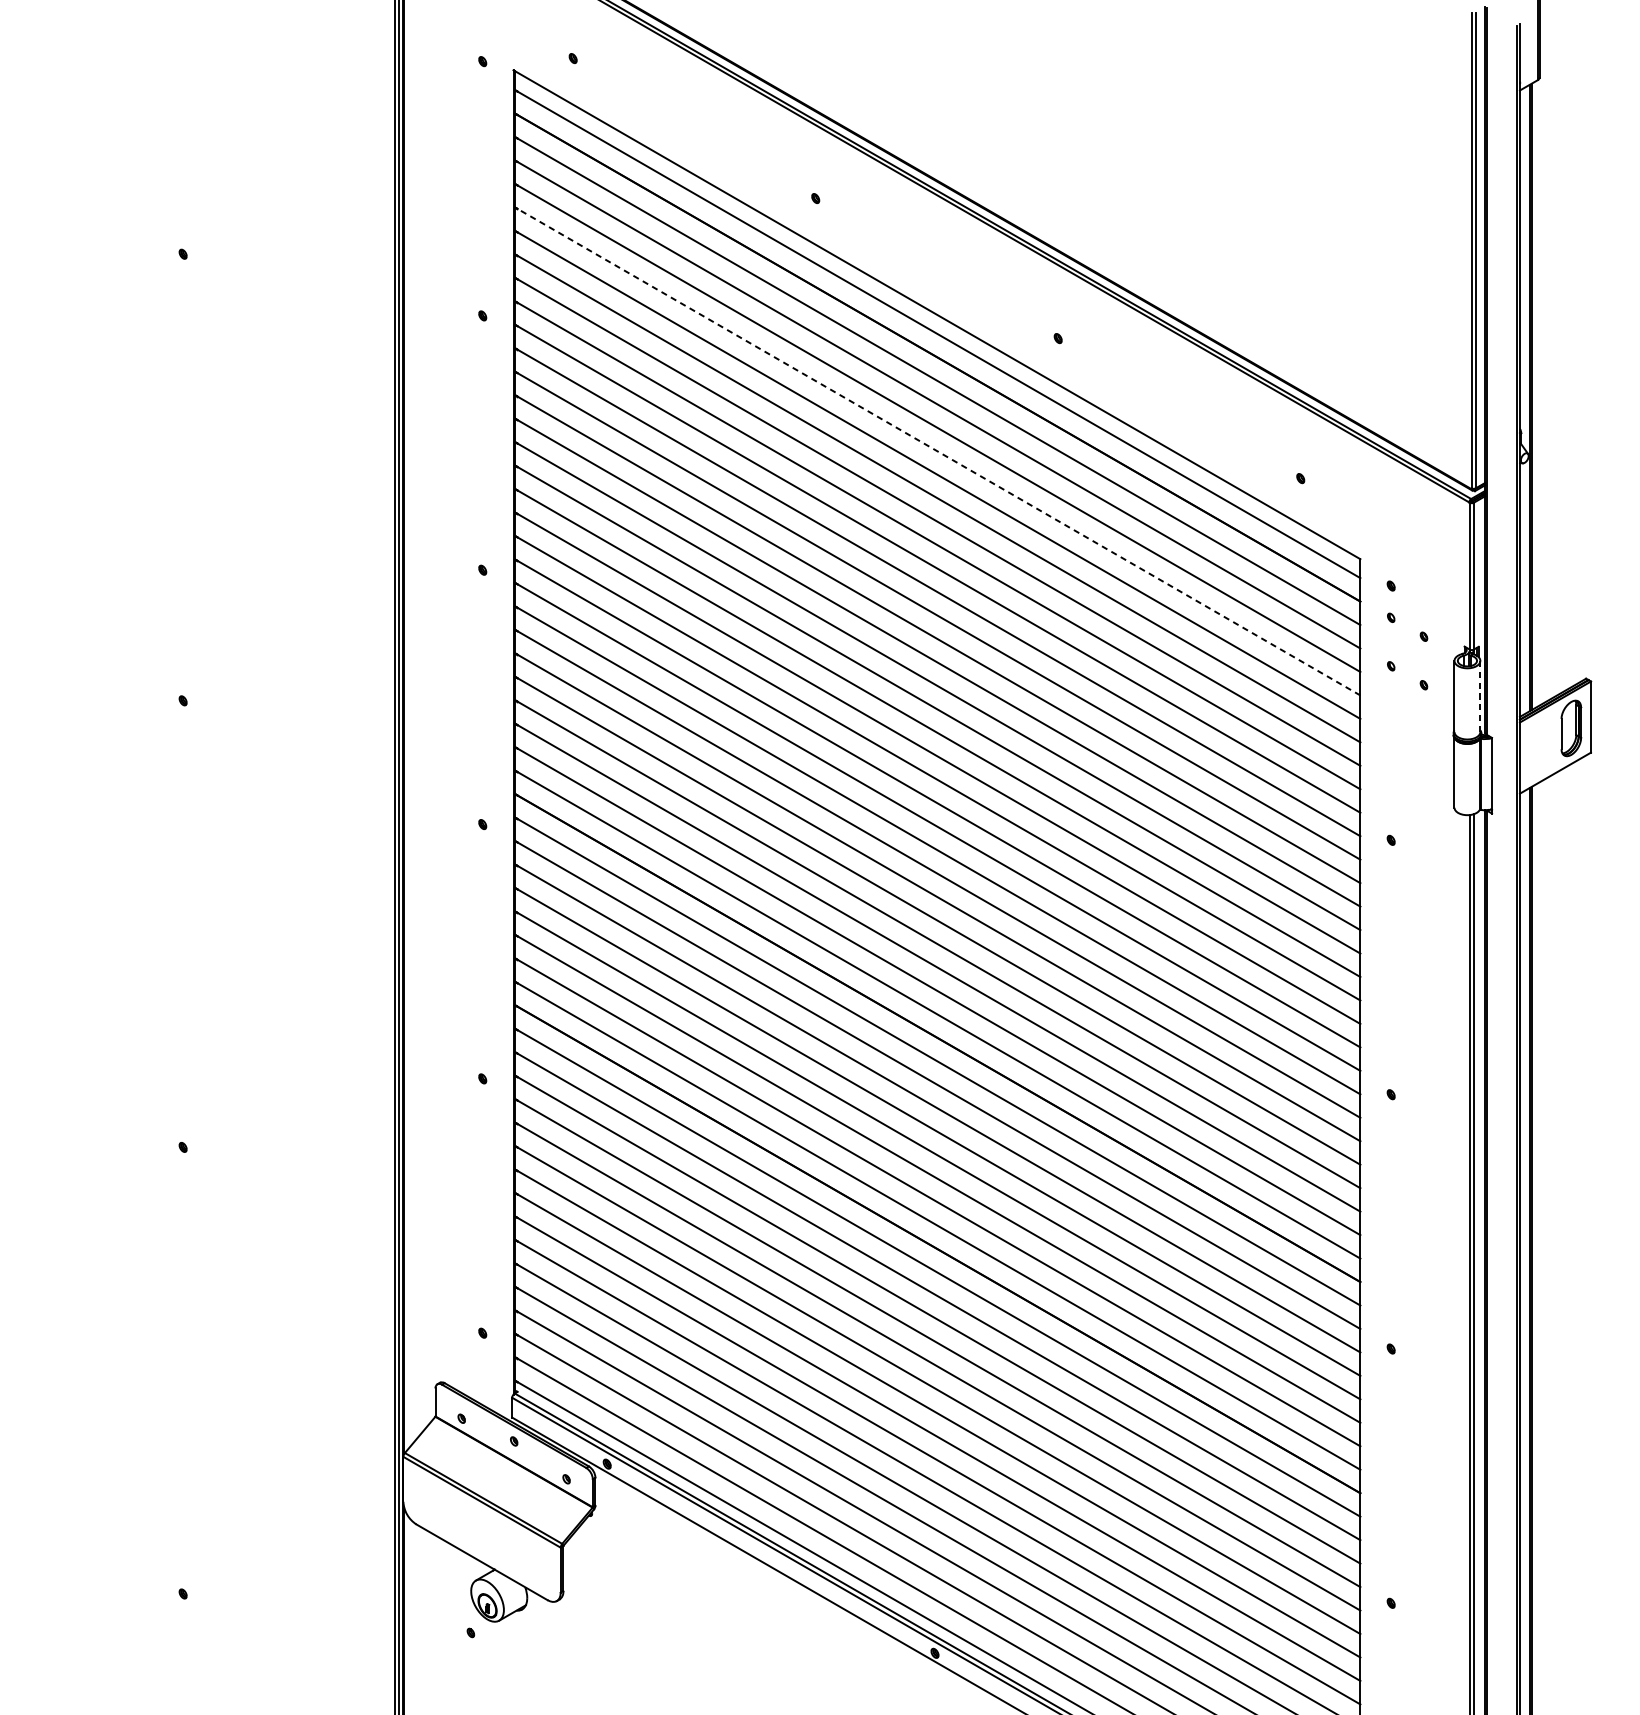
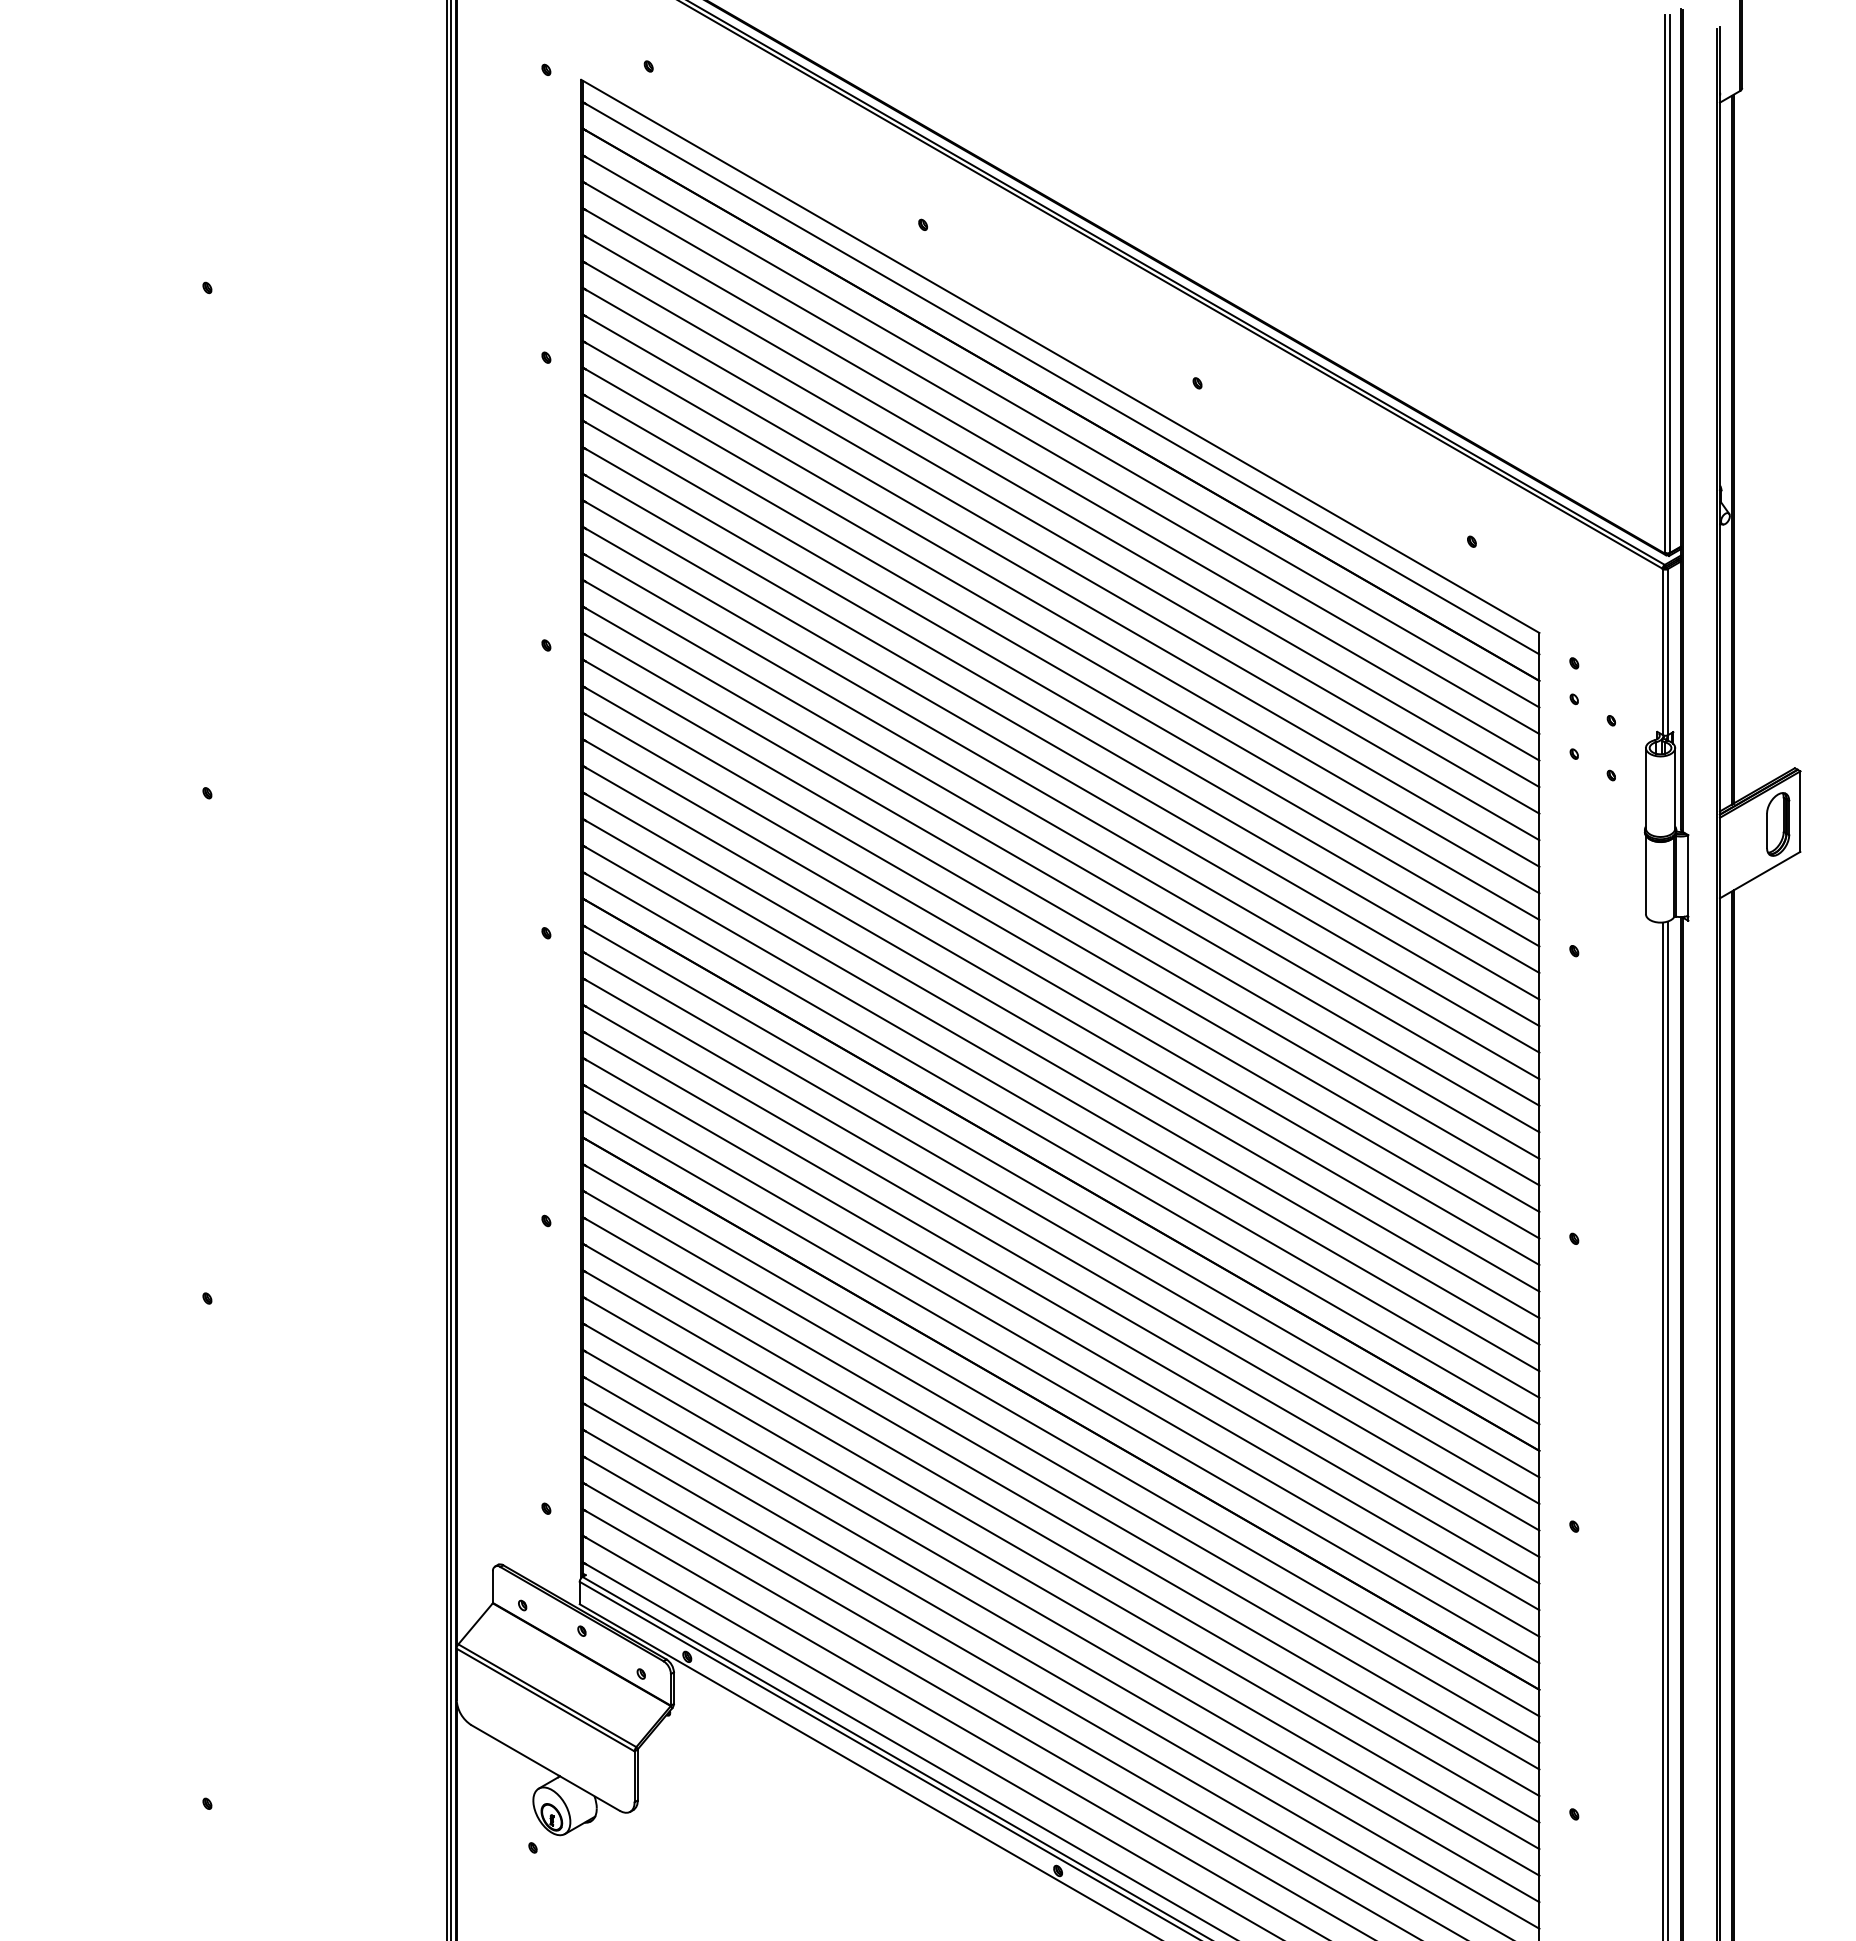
line: (937, 450) -> (1060, 510), dashed -> solid
line: (1480, 695) -> (1675, 787), dashed -> solid

